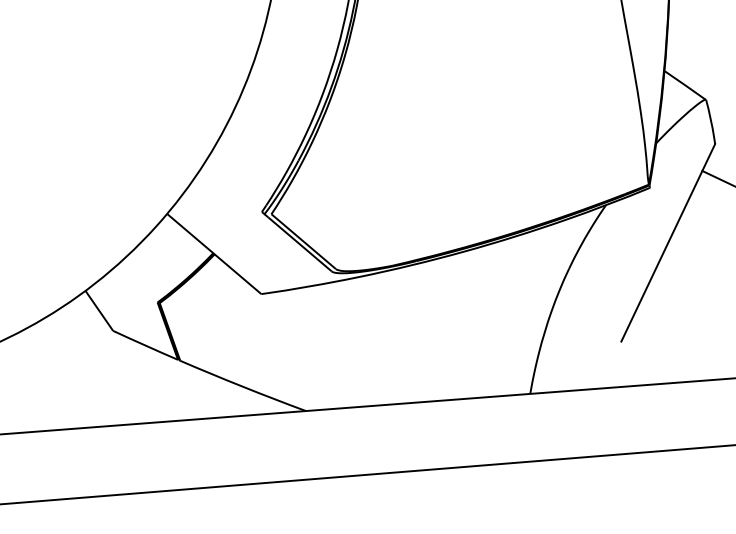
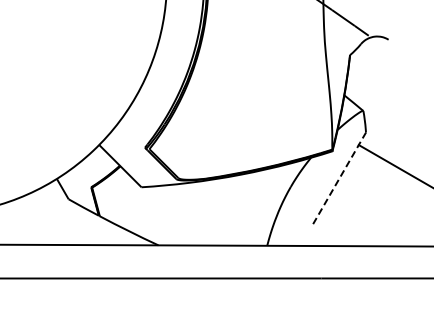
line: (668, 243) -> (339, 178), solid -> dashed

